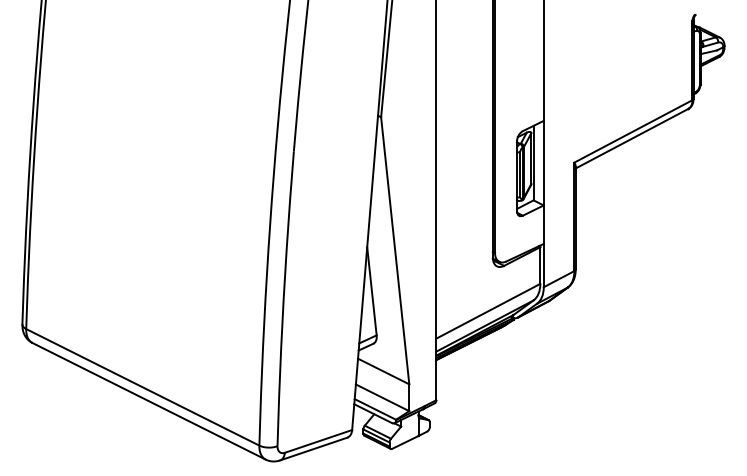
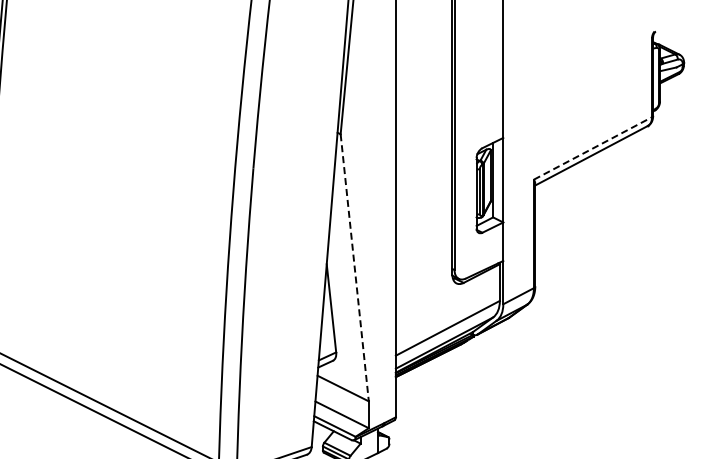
line: (633, 131) -> (593, 148), solid -> dashed
line: (395, 251) -> (355, 268), solid -> dashed

